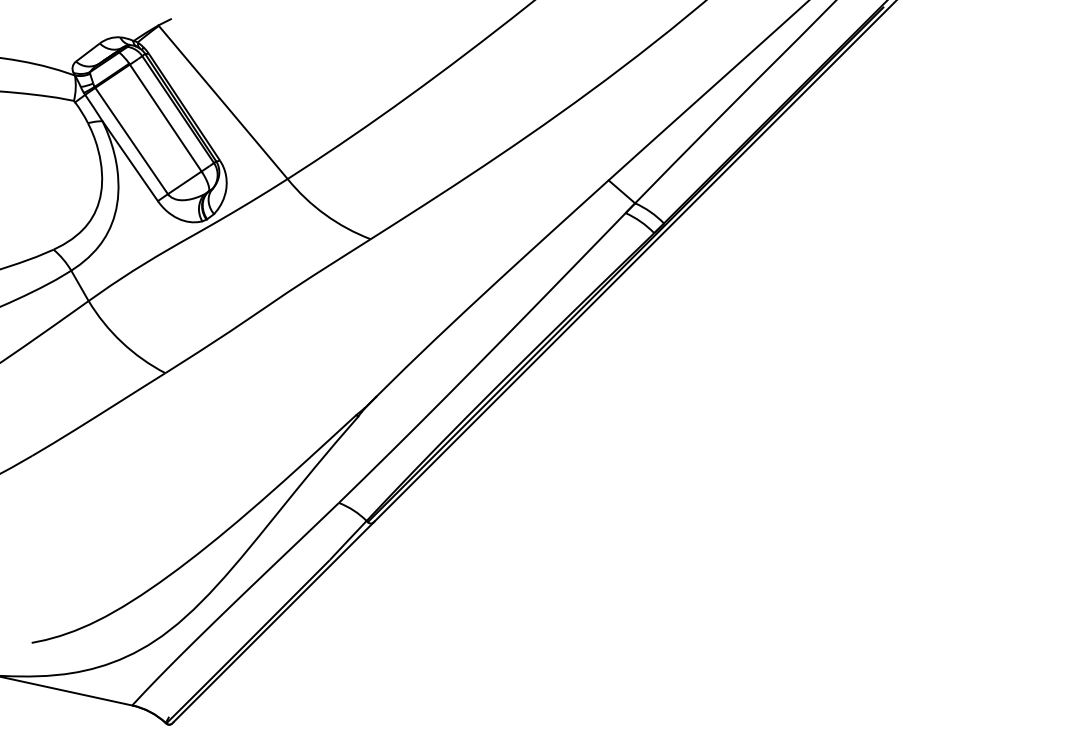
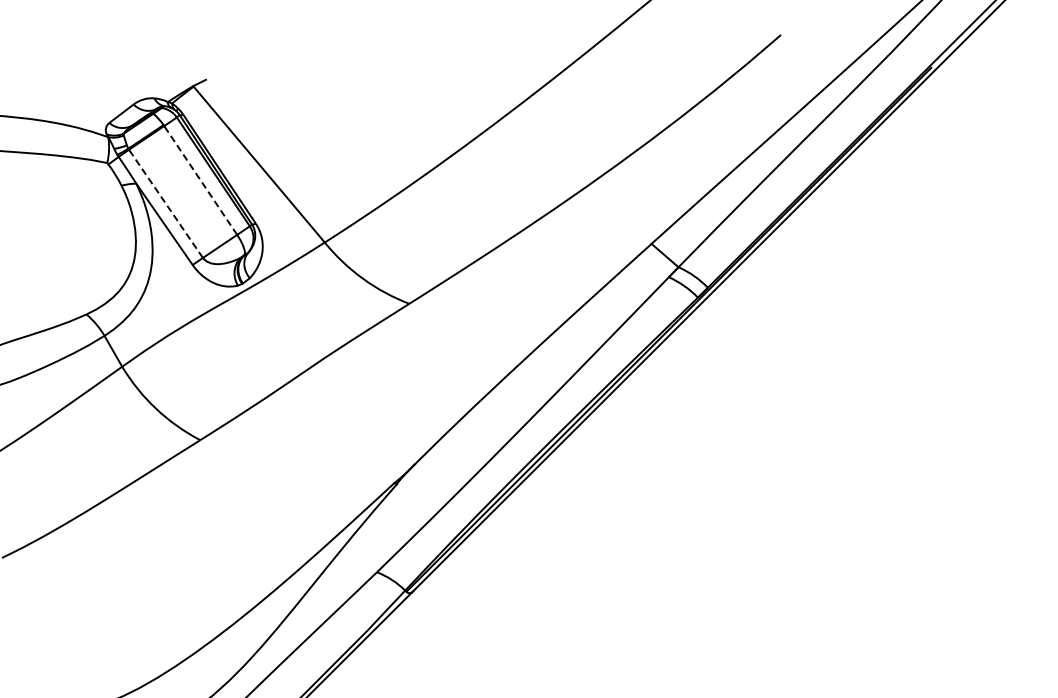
line: (165, 117) -> (200, 179), solid -> dashed
line: (131, 140) -> (165, 203), solid -> dashed

